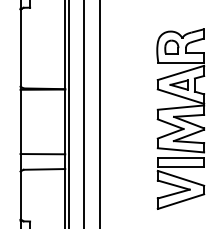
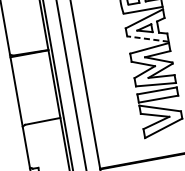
line: (180, 96) -> (147, 38), solid -> dashed
line: (42, 154) -> (38, 109), removed

